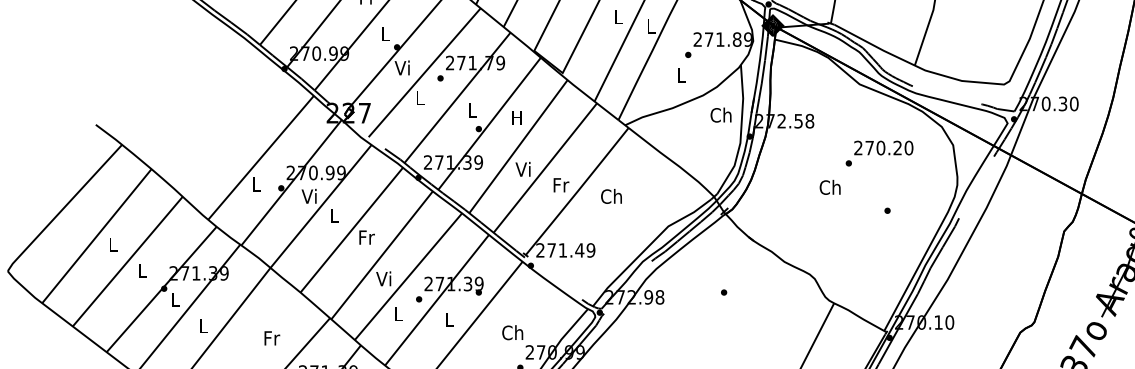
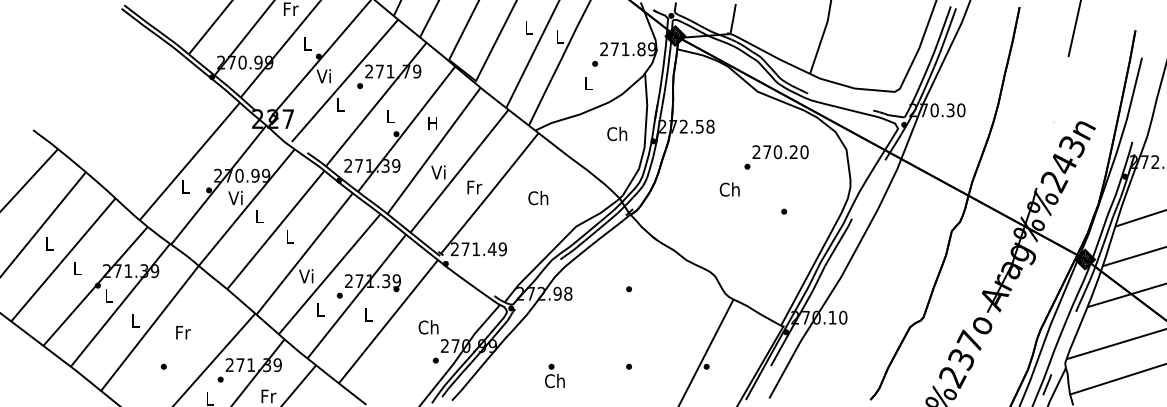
text: (721, 114) -> (617, 133), moved
text: (611, 196) -> (538, 198), moved
text: (367, 236) -> (290, 236), Fr -> L
text: (272, 338) -> (183, 332), moved

